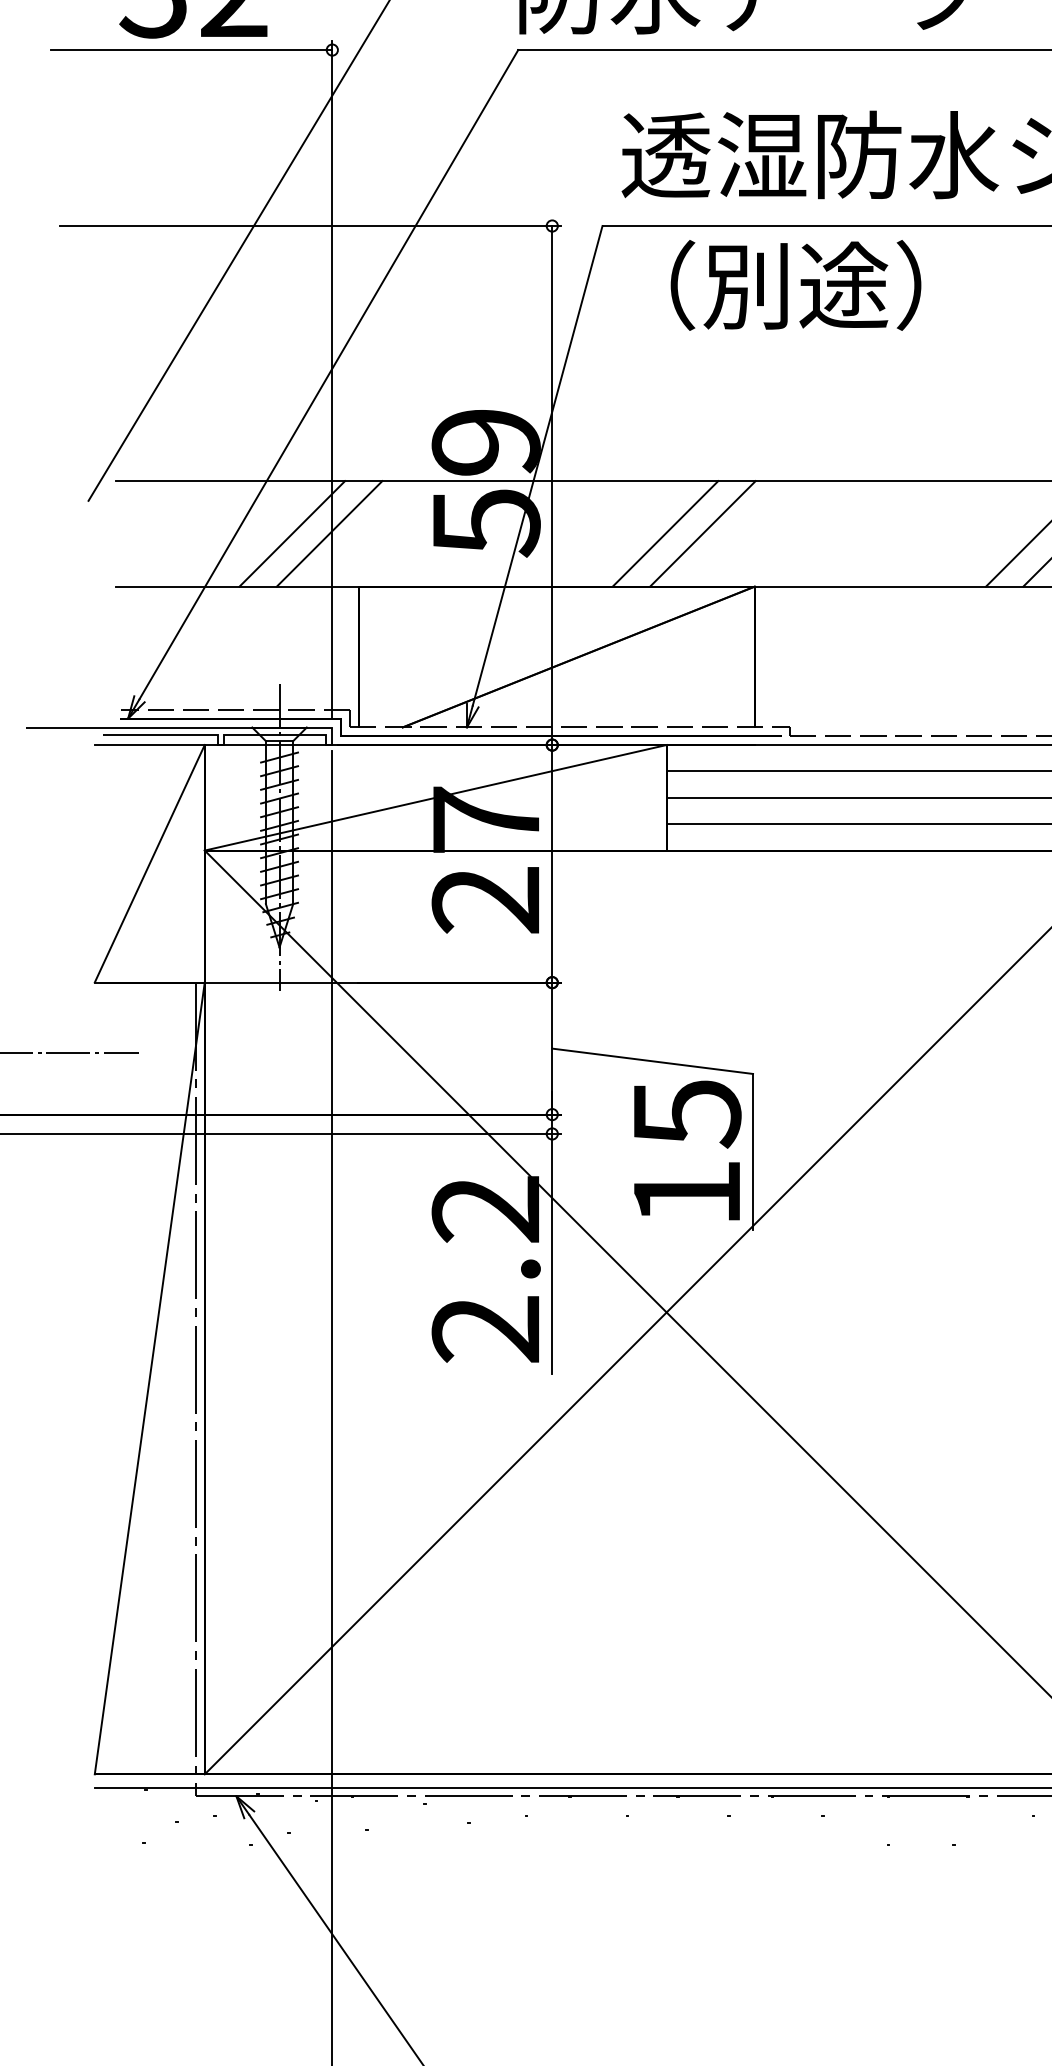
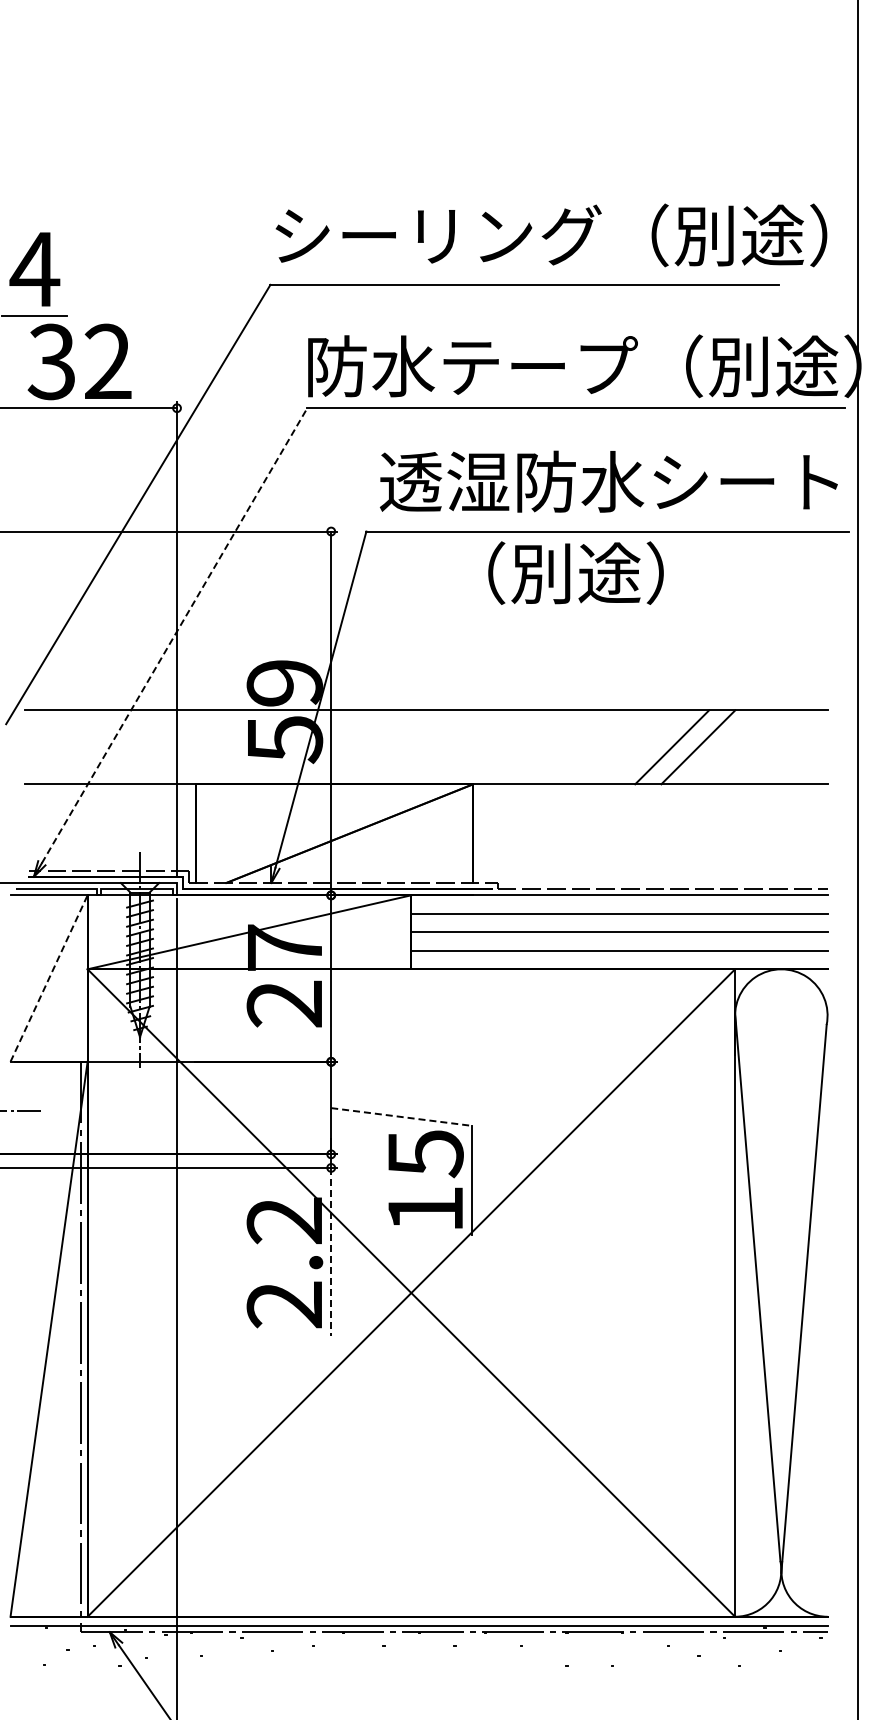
text: (795, 284) -> (575, 572), moved
line: (328, 374) -> (174, 635), solid -> dashed
line: (291, 534) -> (148, 747), removed
line: (330, 534) -> (175, 747), removed
line: (665, 534) -> (410, 747), removed
line: (702, 534) -> (436, 747), removed
line: (150, 863) -> (49, 978), solid -> dashed
line: (652, 1060) -> (401, 1116), solid -> dashed
line: (552, 1254) -> (331, 1252), solid -> dashed

